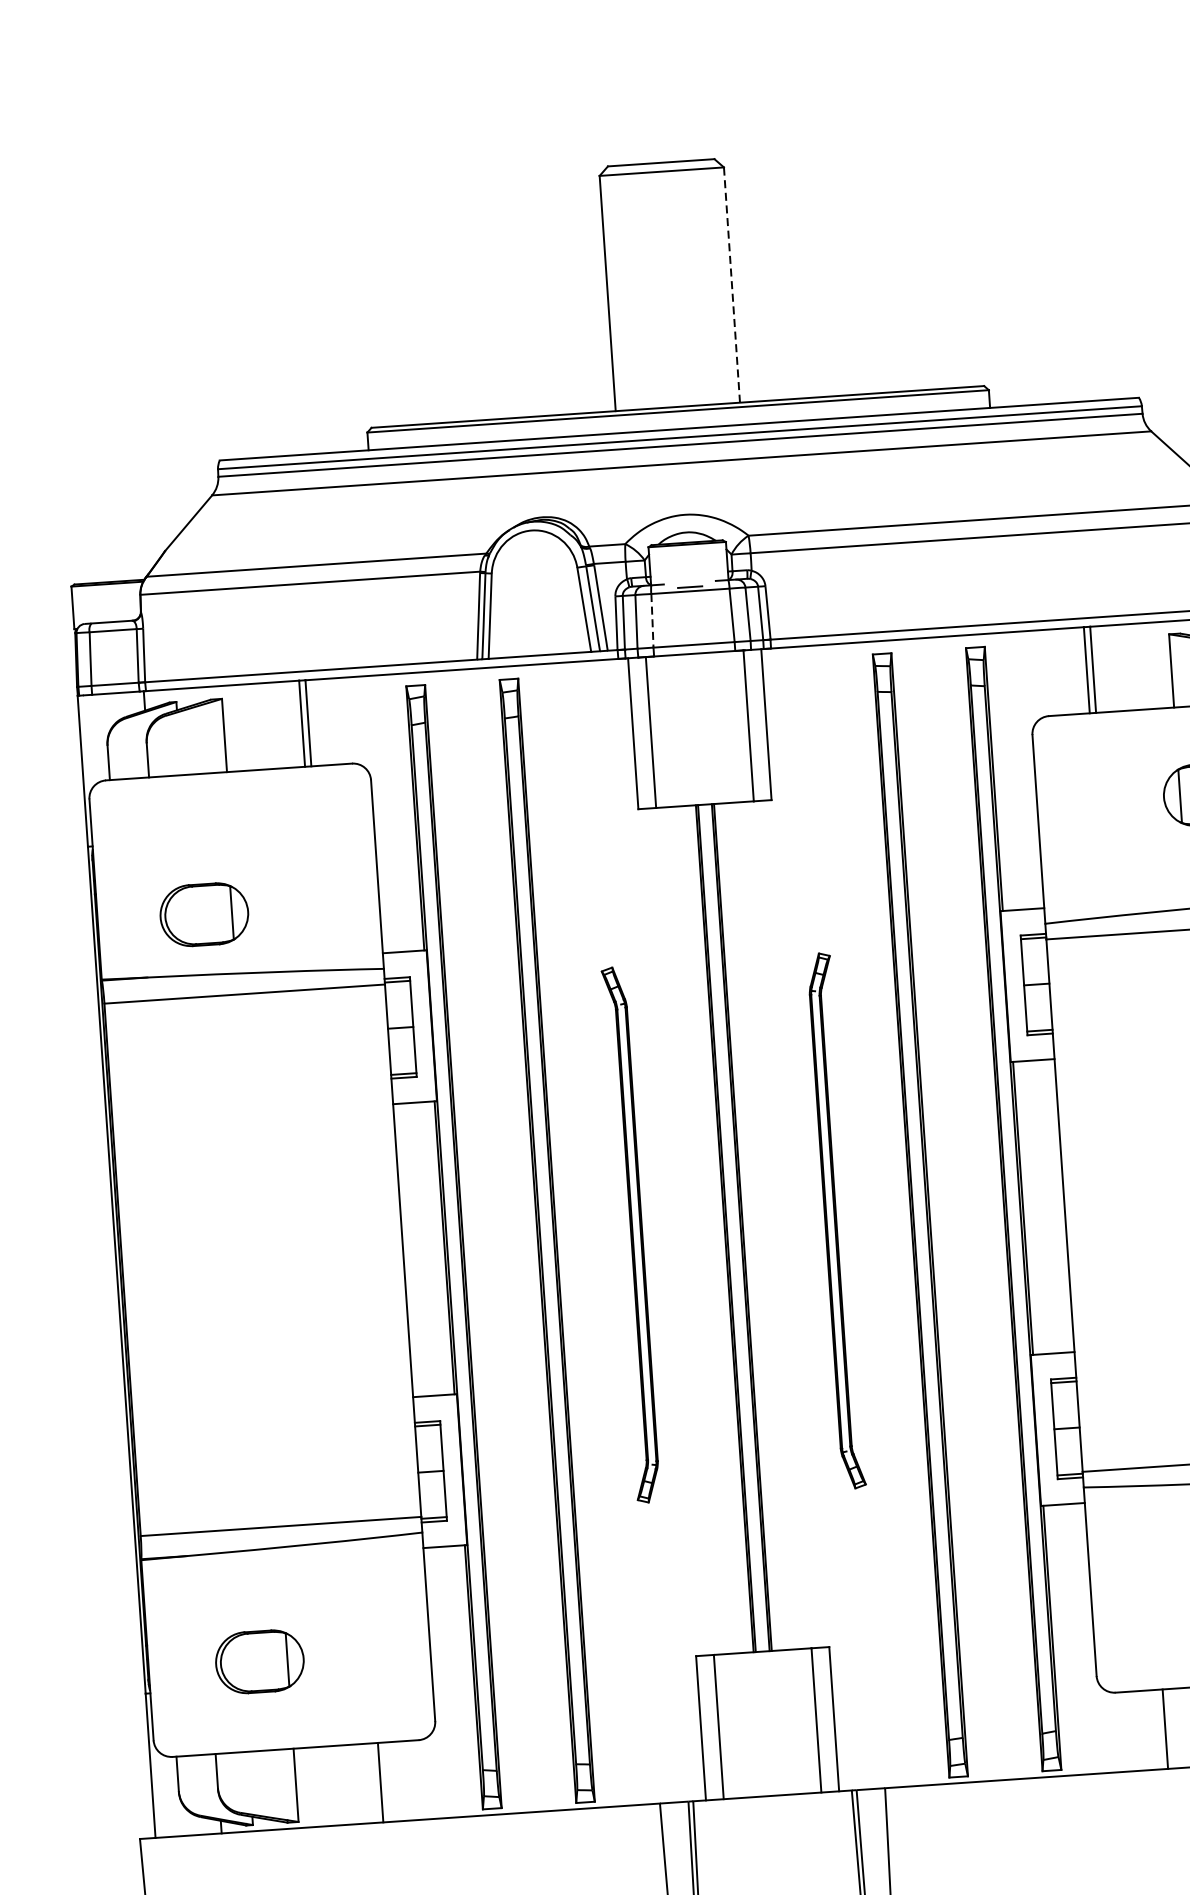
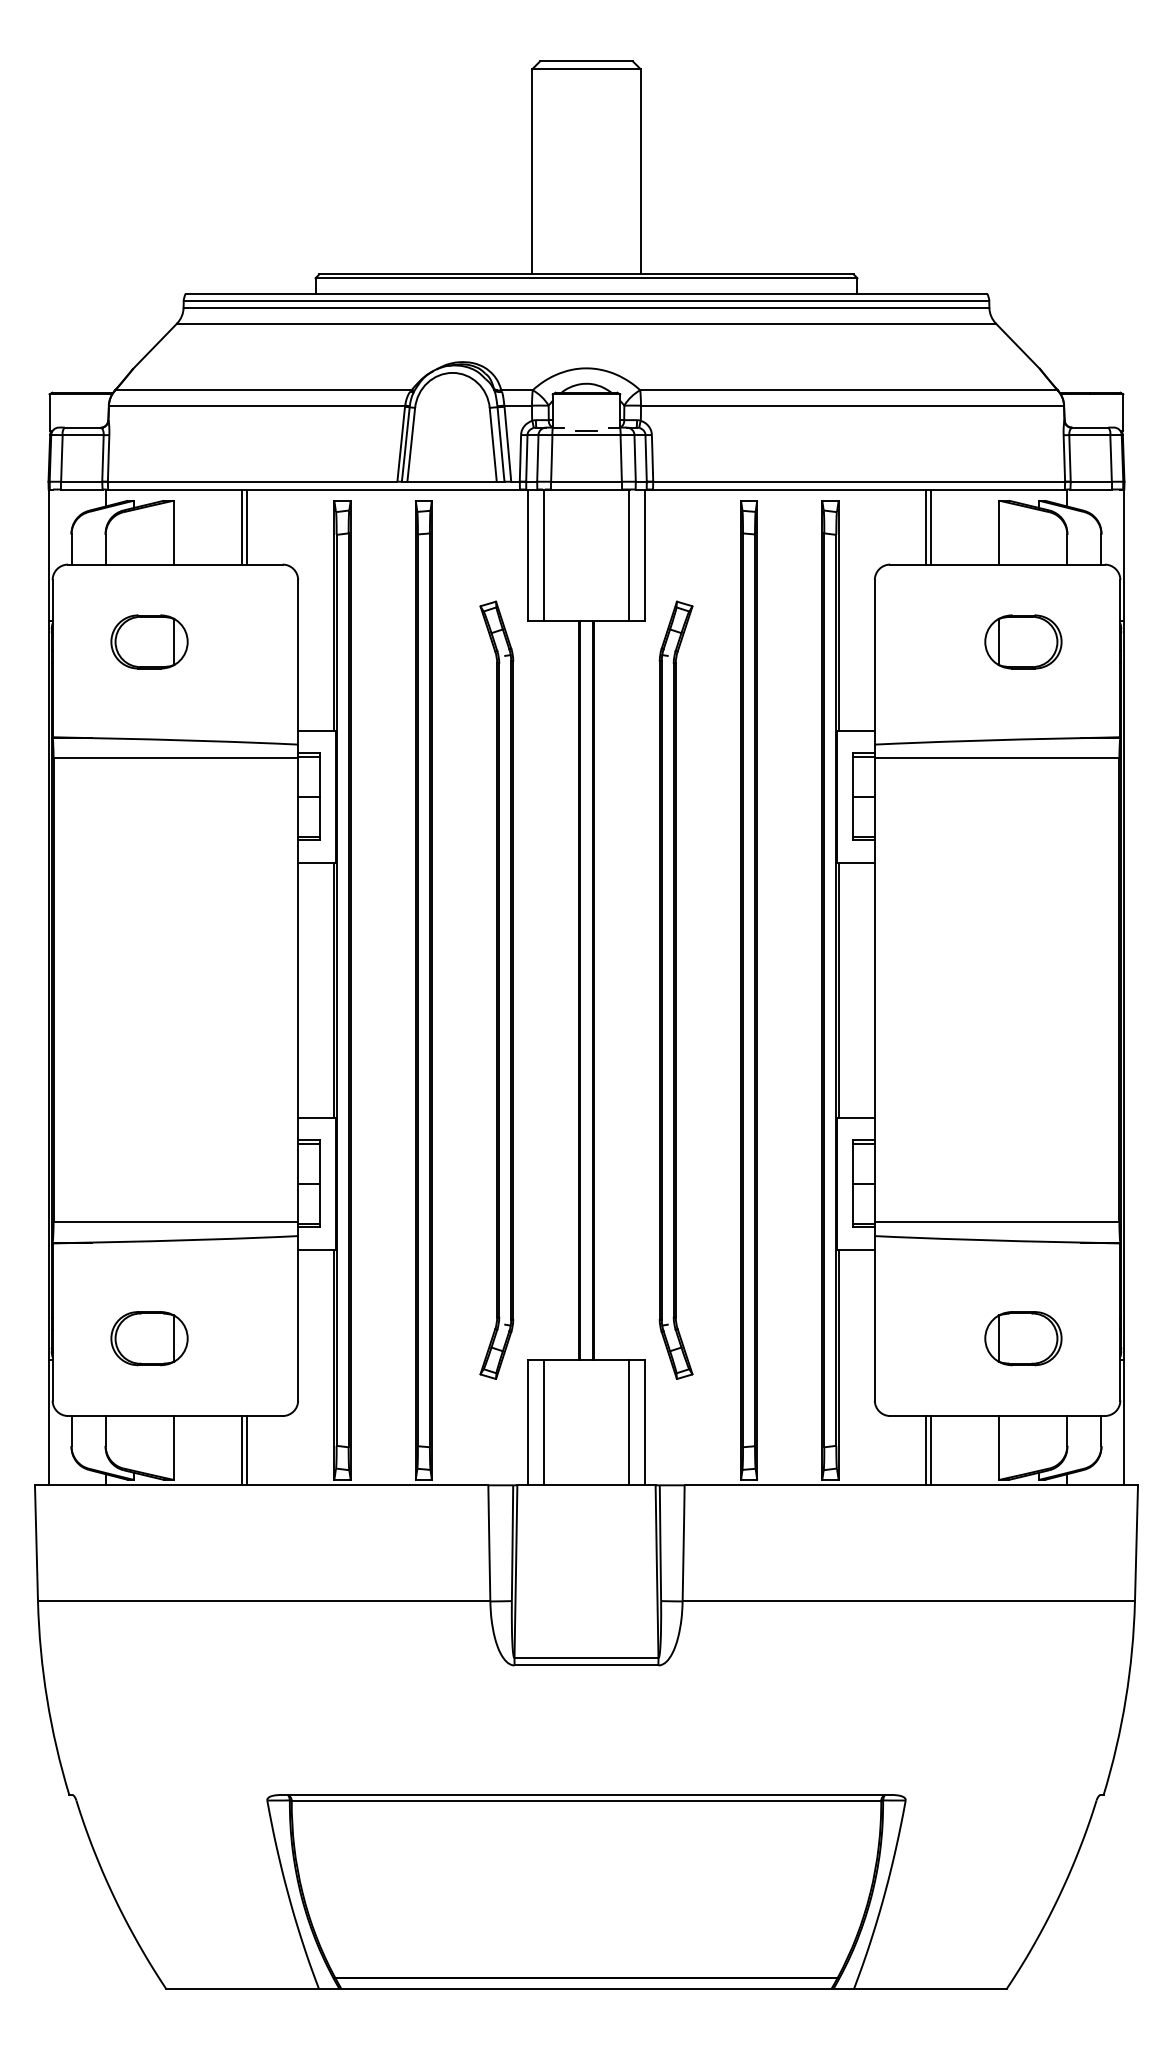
line: (731, 284) -> (640, 171), dashed -> solid
line: (652, 620) -> (551, 458), dashed -> solid
part: (204, 914) -> (149, 641), moved
part: (835, 1220) -> (675, 989), size x1.67
part: (630, 1234) -> (496, 989), size x1.67
line: (1158, 1729) -> (925, 1450), added
line: (374, 1782) -> (241, 1450), added

